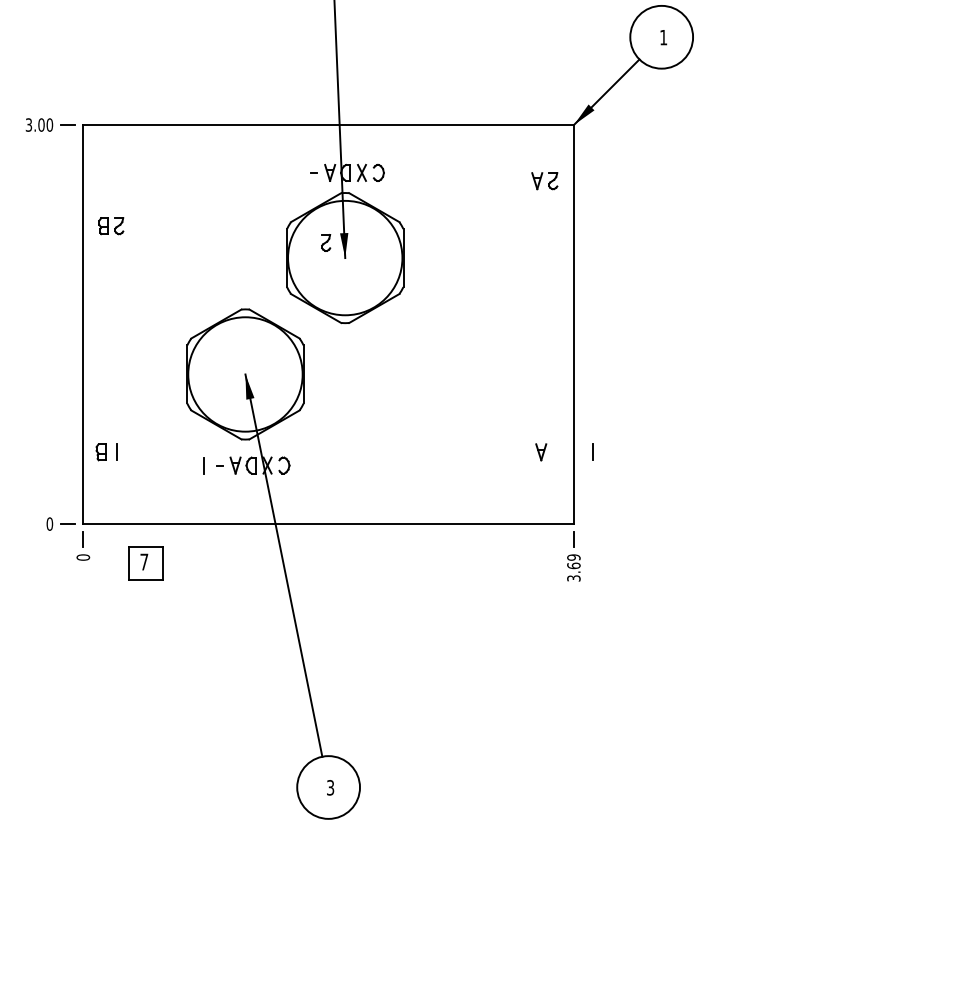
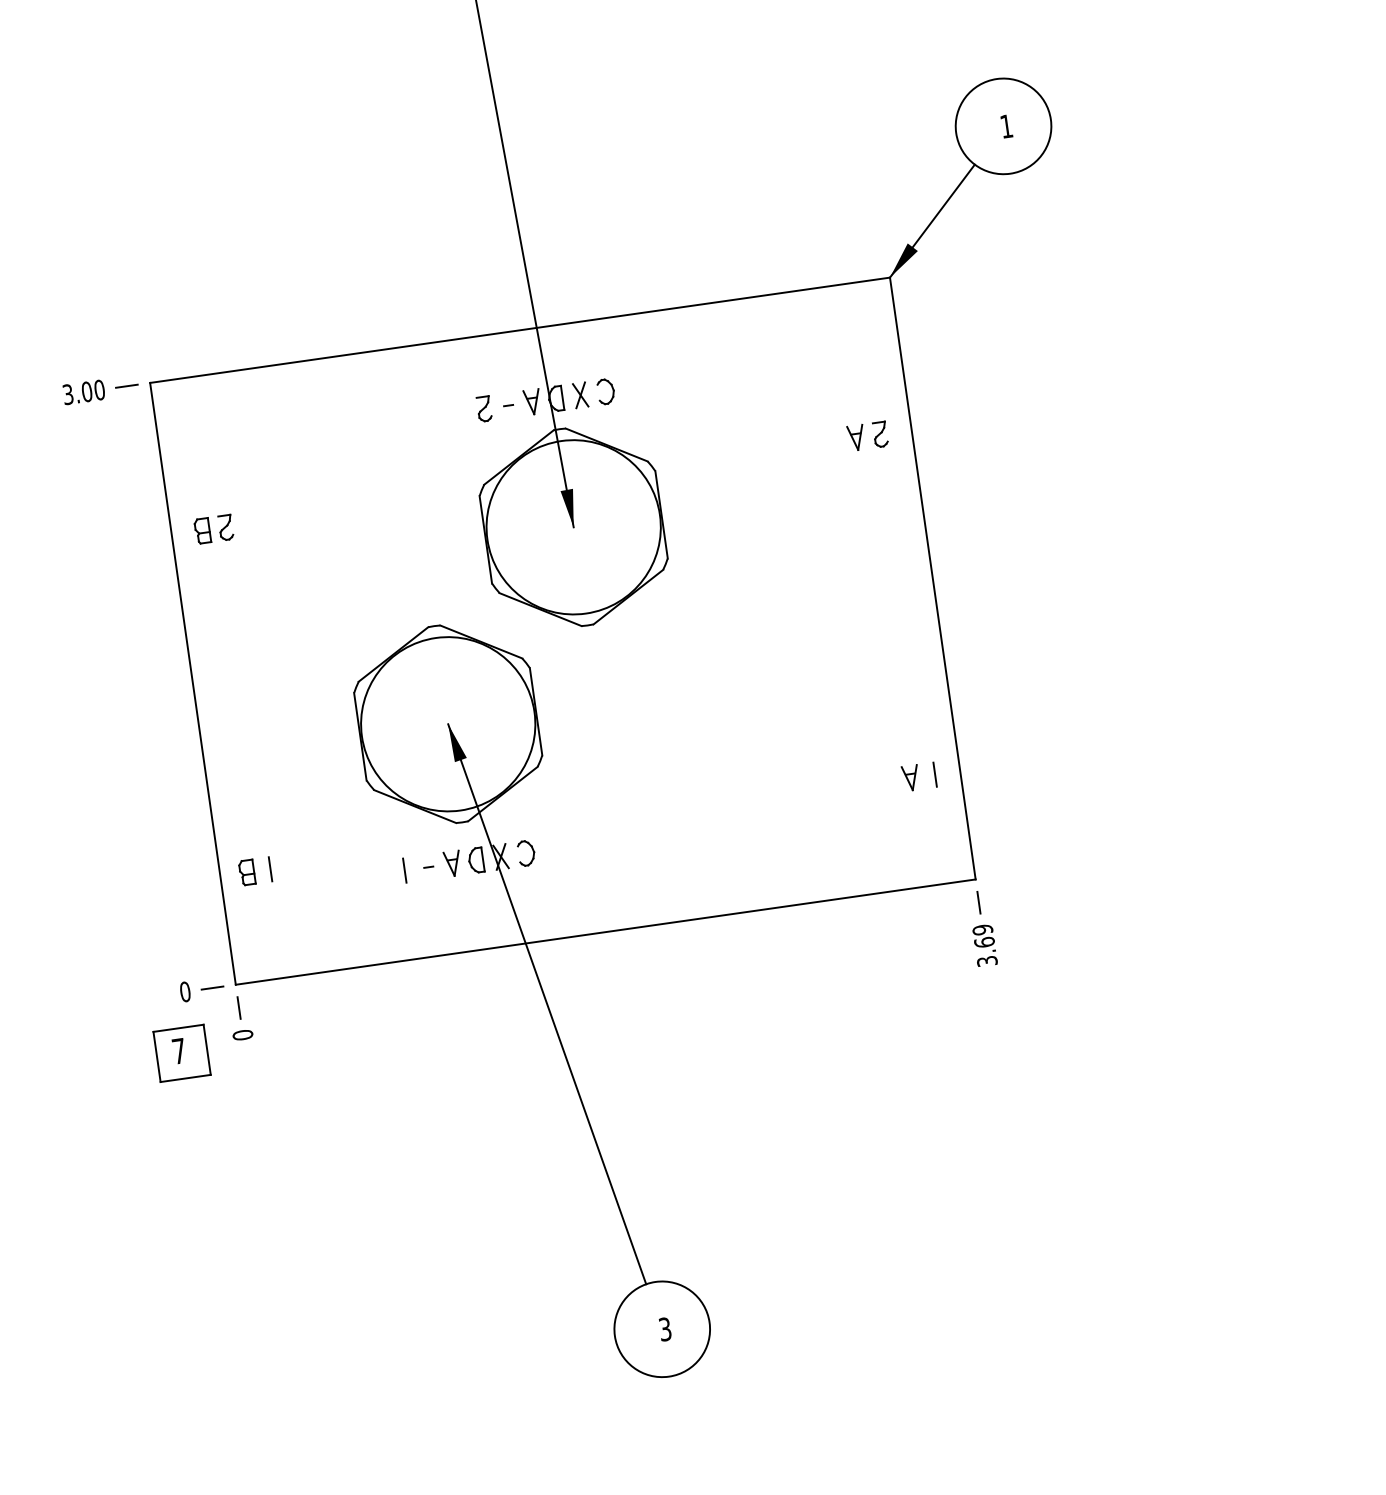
part: (544, 181) -> (867, 436), moved
part: (326, 242) -> (484, 408), moved
line: (592, 451) -> (933, 773), moved
part: (145, 563) -> (181, 1053), moved

